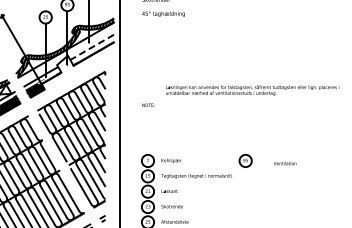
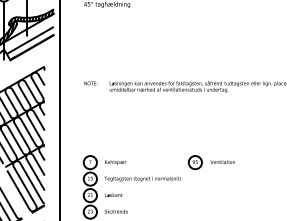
line: (91, 47) -> (29, 40), dashed -> solid
text: (148, 104) -> (90, 82), moved
text: (285, 163) -> (223, 162), moved

